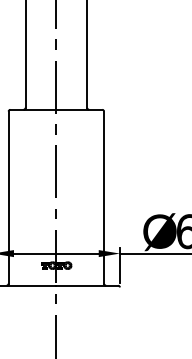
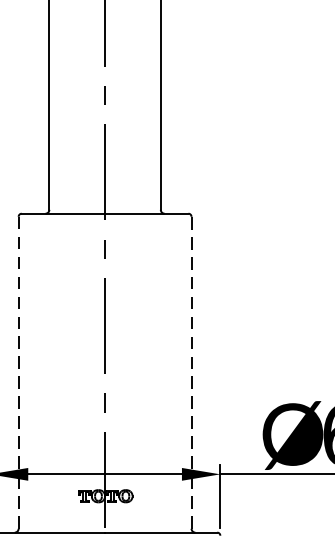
line: (104, 197) -> (192, 372), solid -> dashed
line: (8, 198) -> (18, 374), solid -> dashed

